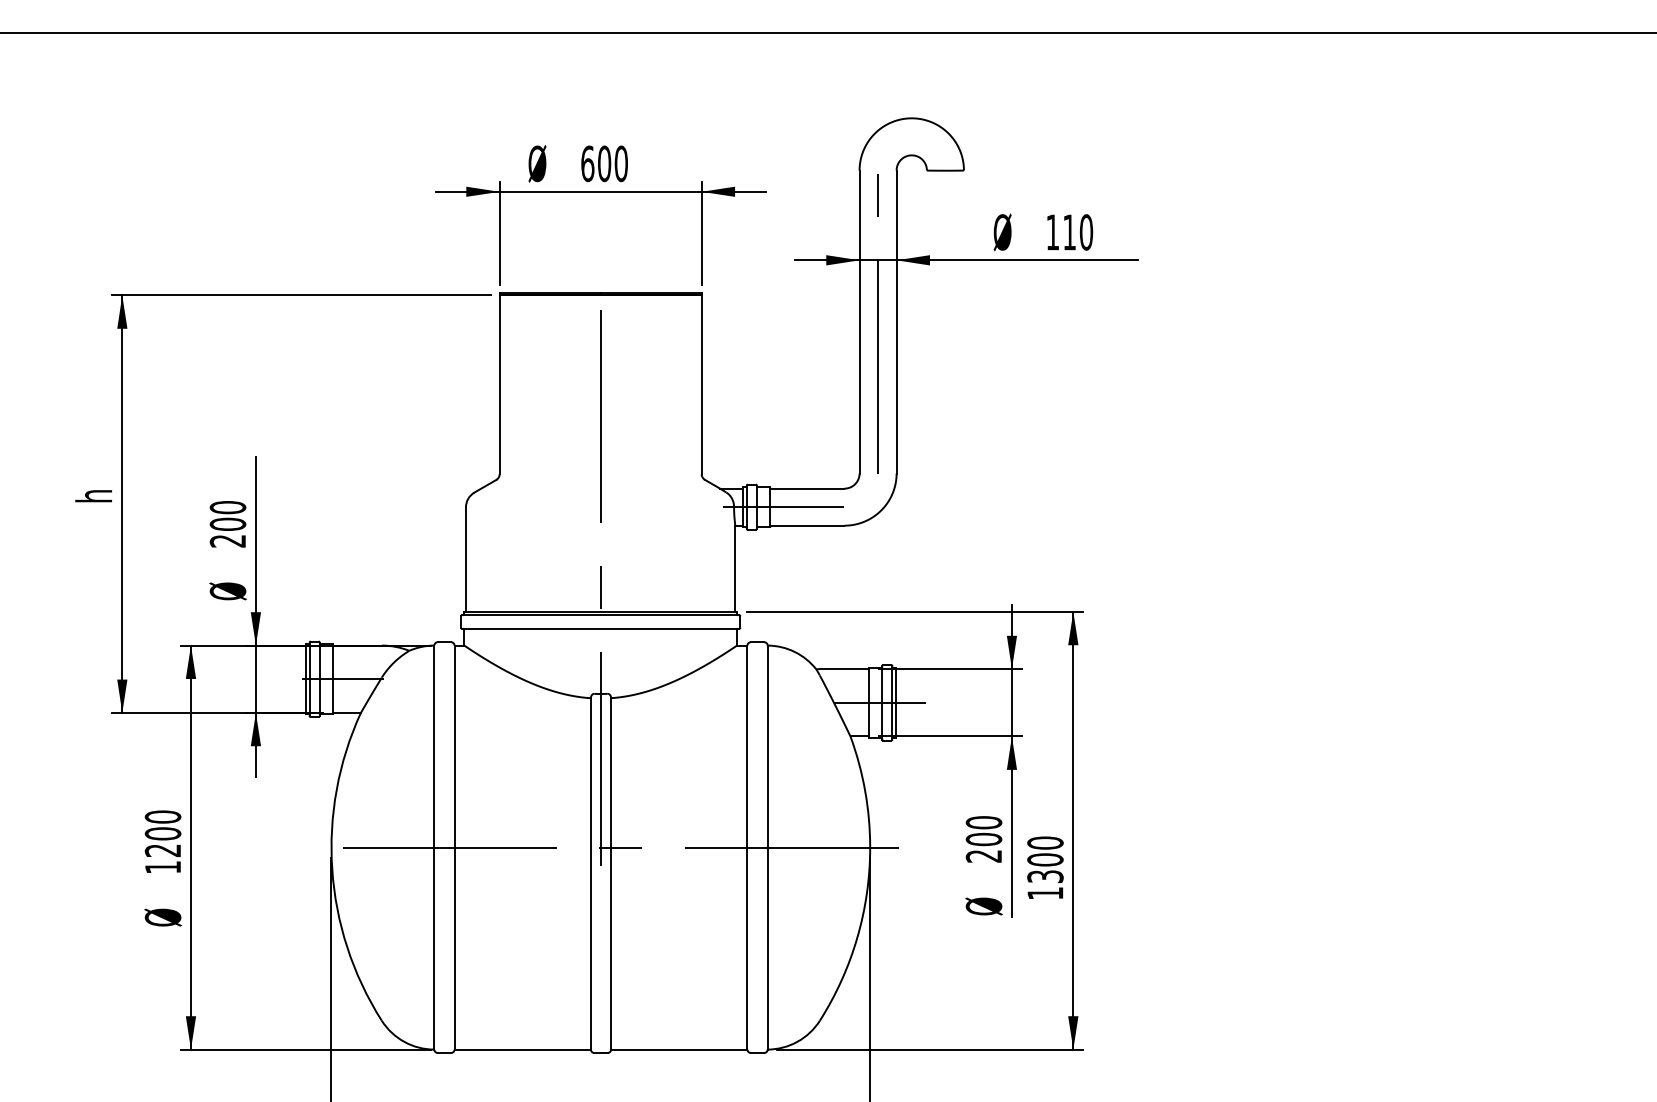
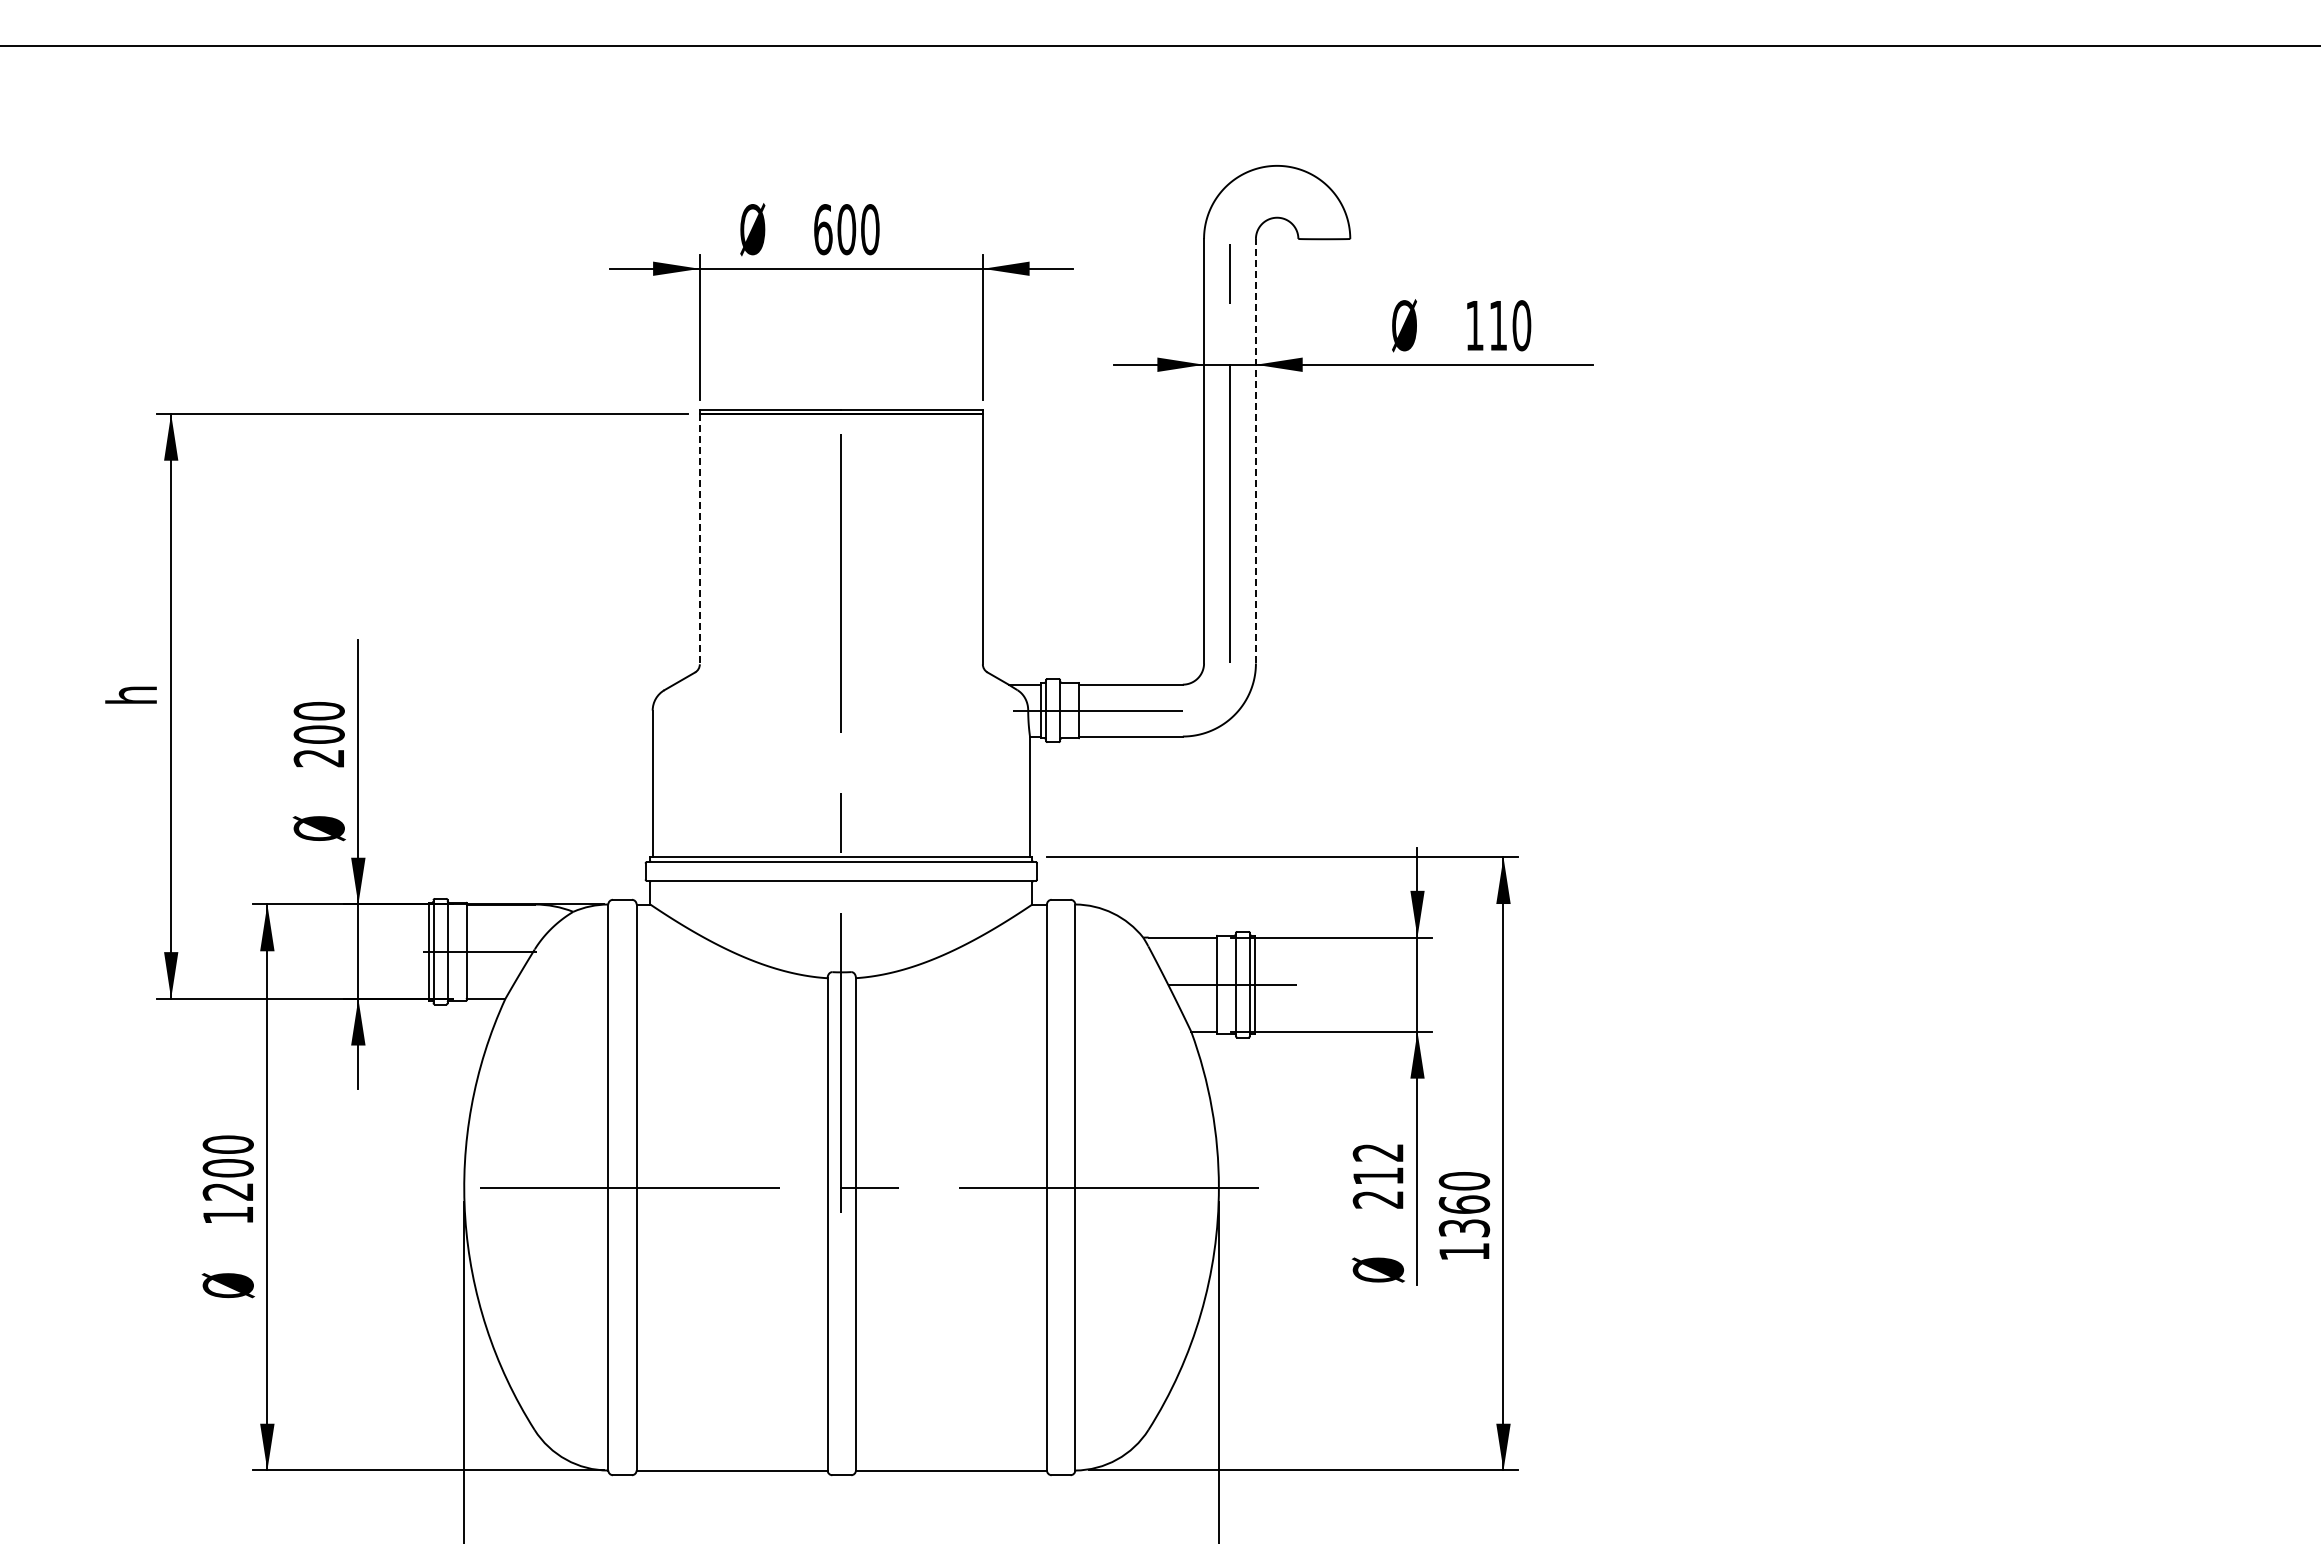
line: (896, 321) -> (1255, 450), solid -> dashed
line: (499, 385) -> (699, 539), solid -> dashed
text: (984, 831) -> (1378, 1164), 200 -> 212
text: (1044, 859) -> (1463, 1204), 1300 -> 1360

